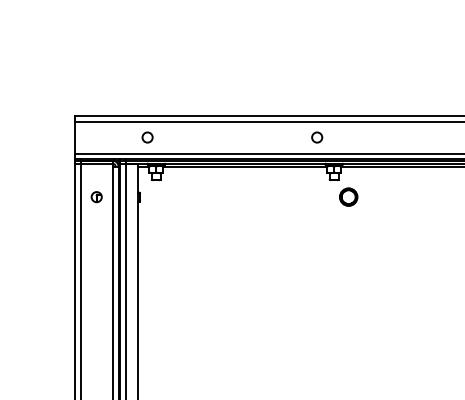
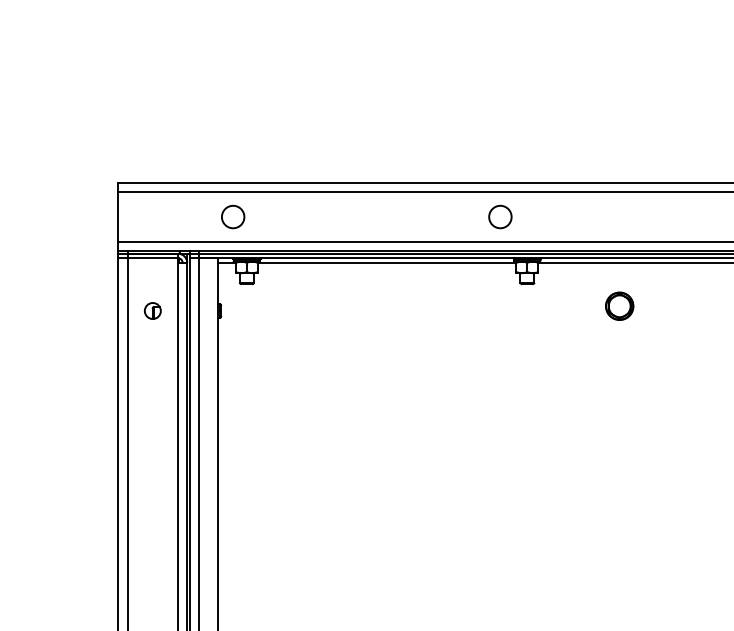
circle: (147, 137) -> (232, 216), size x1.4
circle: (317, 137) -> (501, 216), size x1.4
part: (348, 196) -> (619, 305), moved

